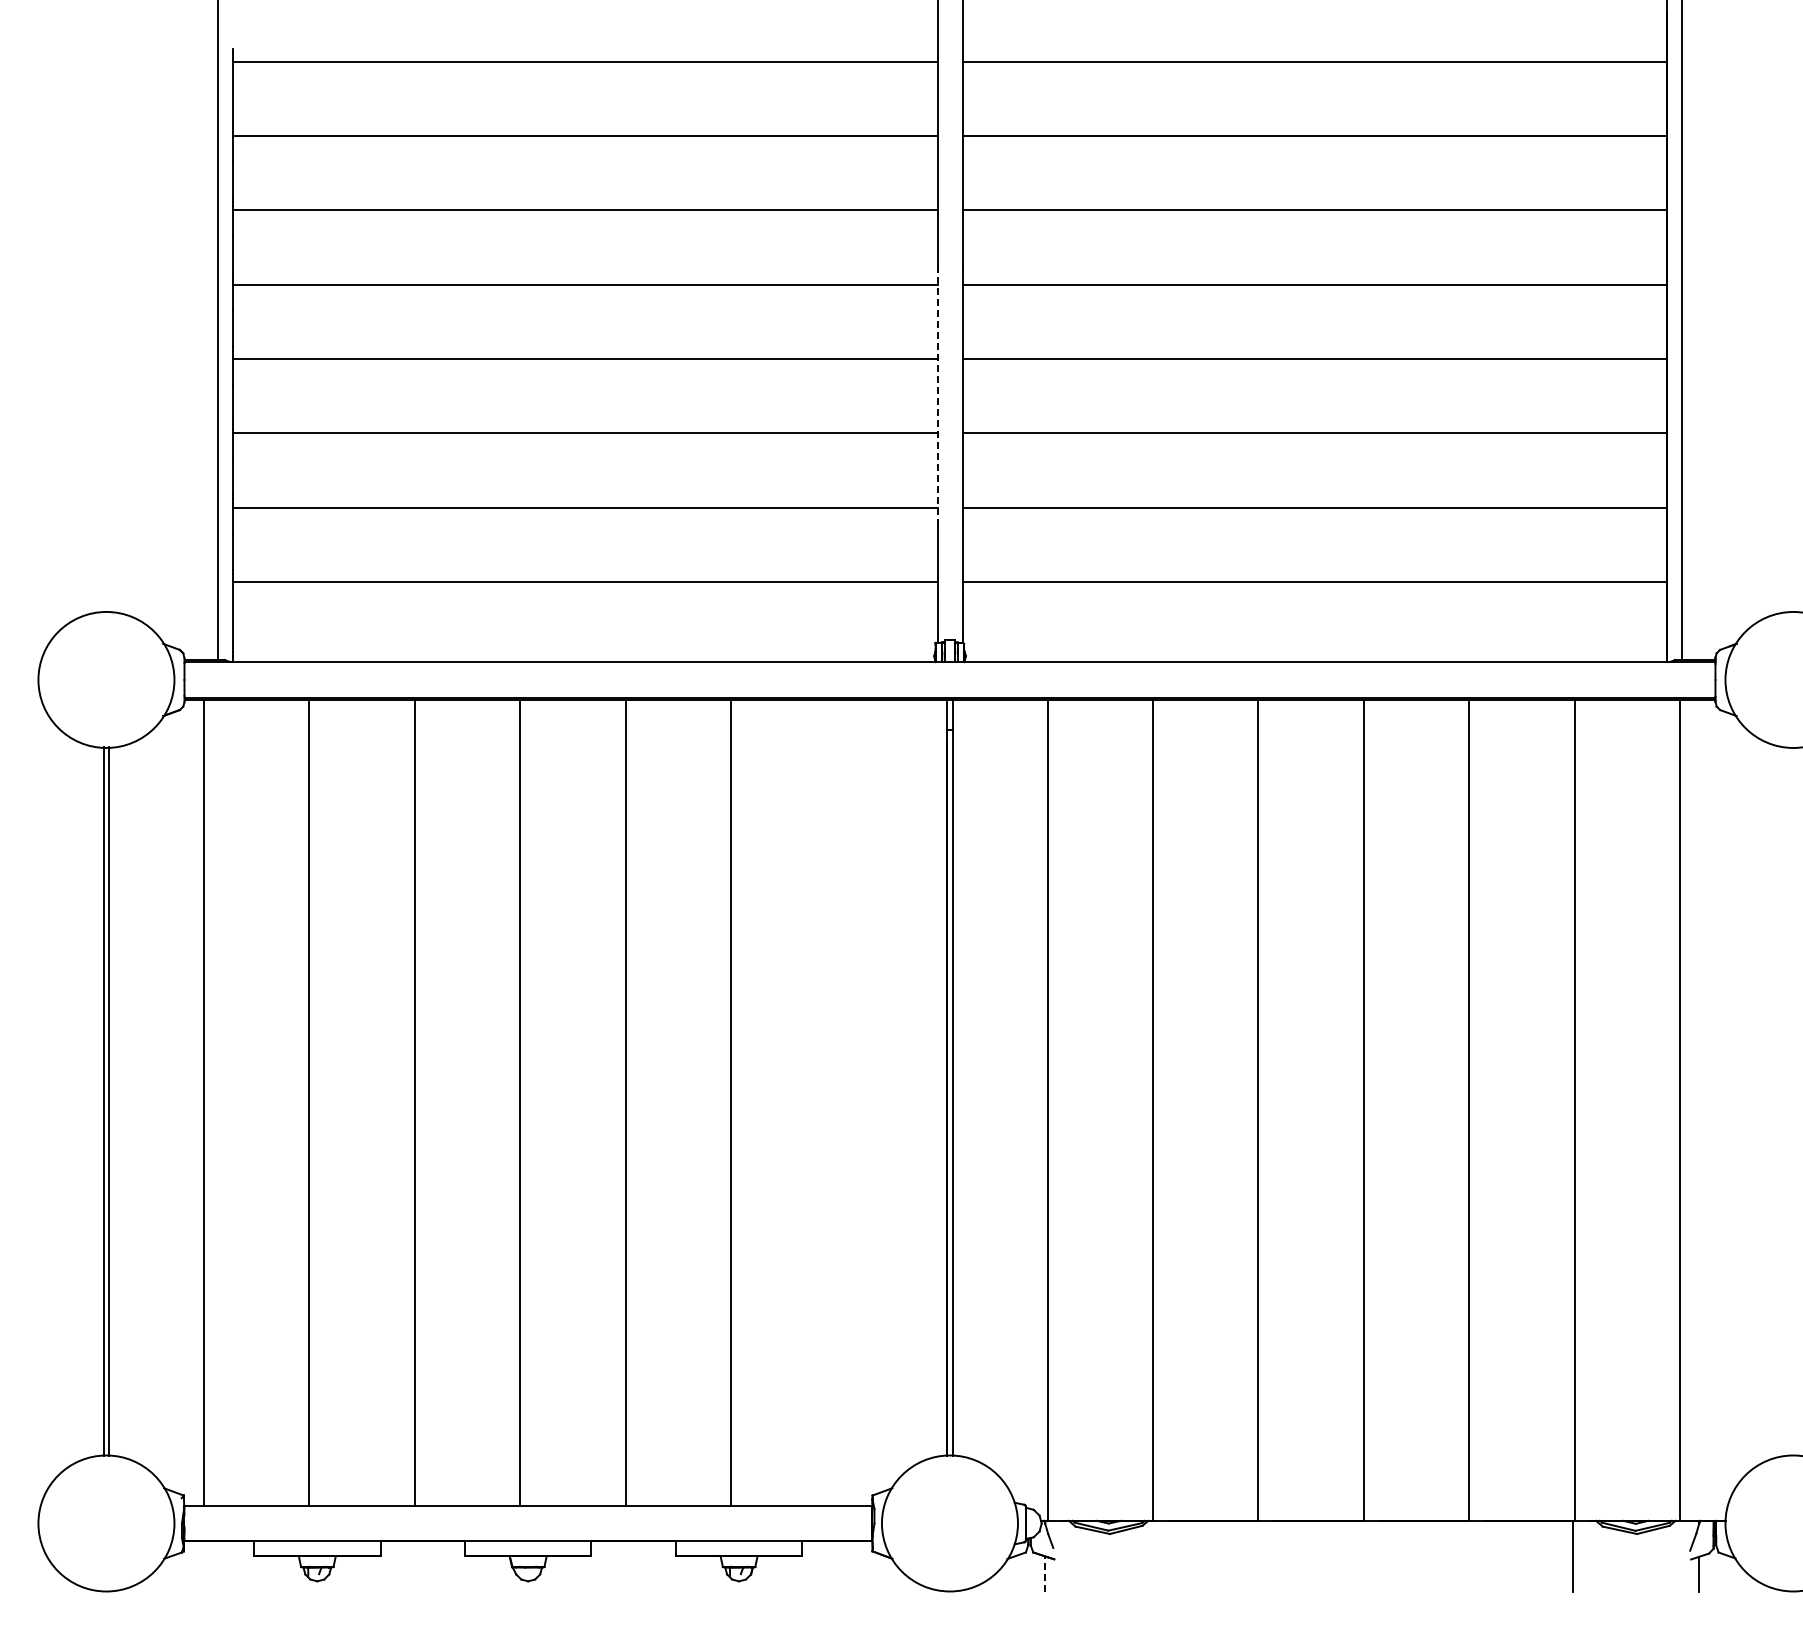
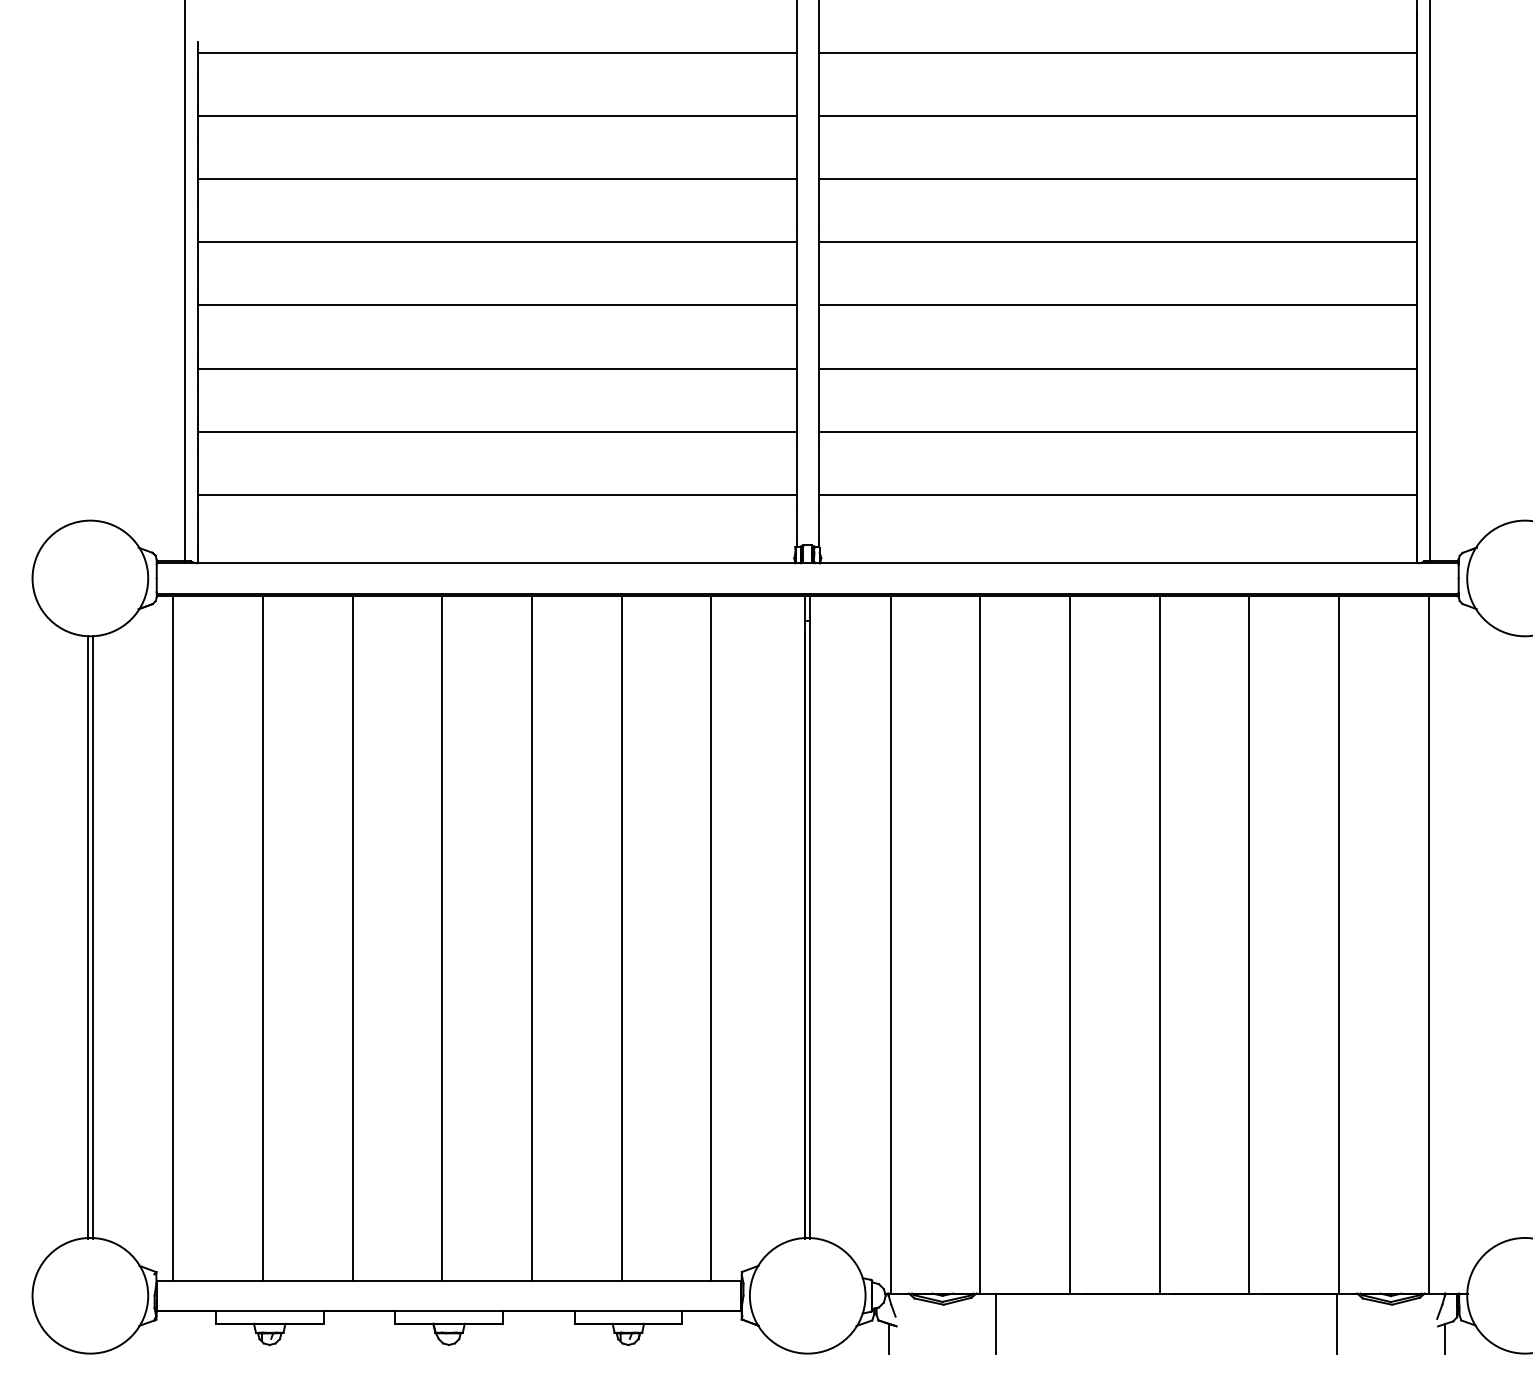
line: (937, 395) -> (797, 336), dashed -> solid
line: (836, 1102) -> (711, 937), added
line: (1171, 1556) -> (996, 1323), added
line: (1045, 1574) -> (888, 1339), dashed -> solid

